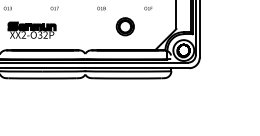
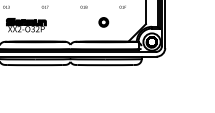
part: (125, 26) -> (103, 22), size x0.62

